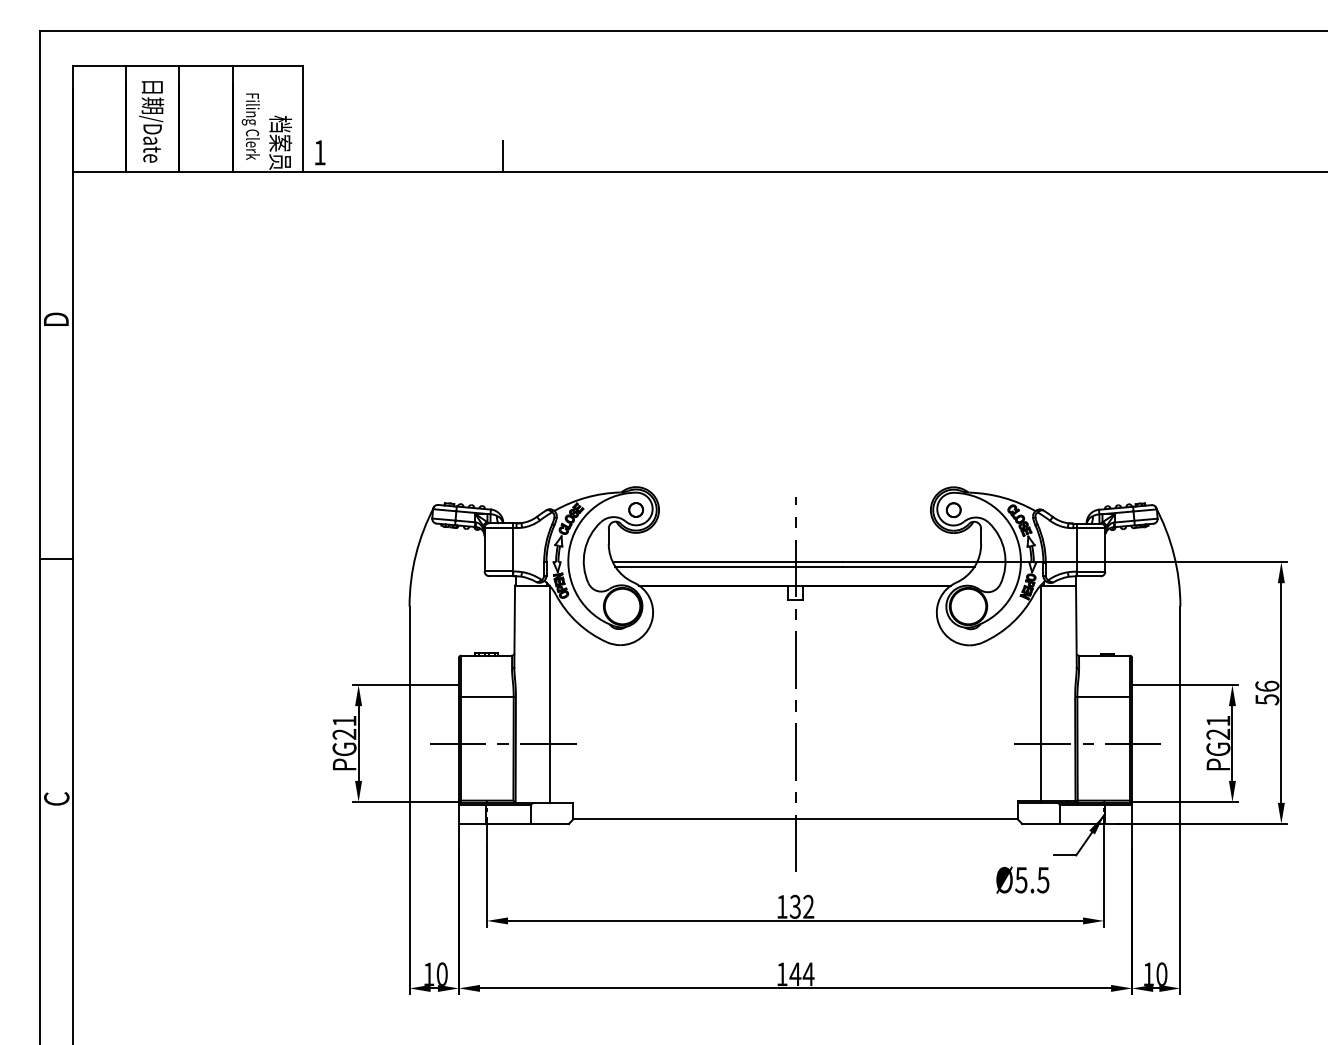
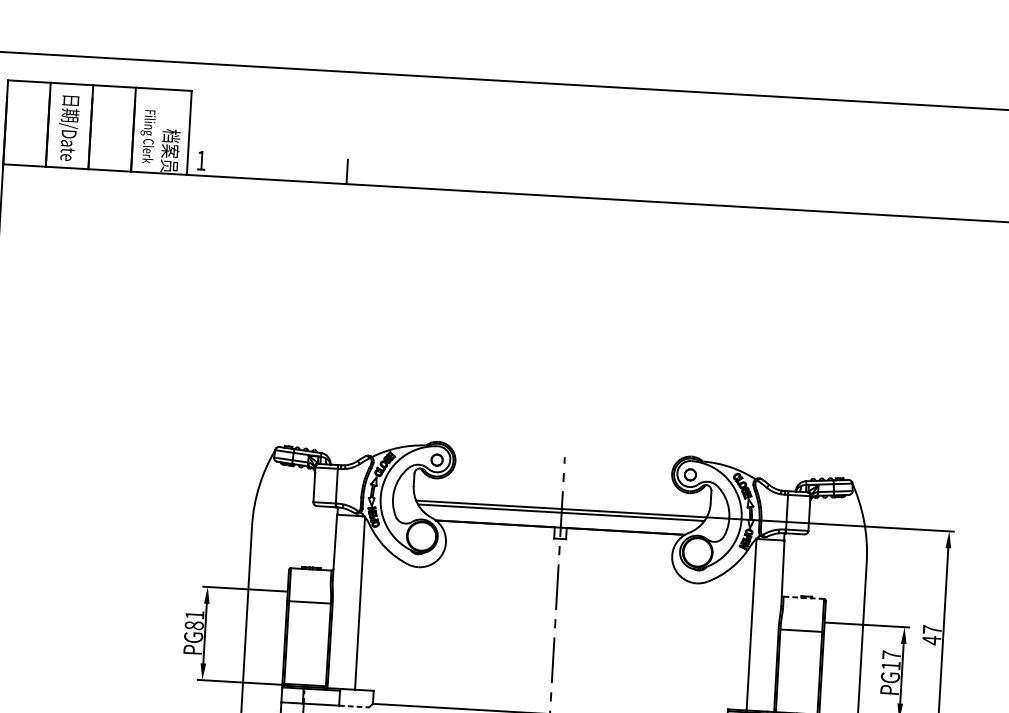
line: (1104, 655) -> (803, 597), solid -> dashed
text: (1267, 692) -> (932, 634), 56 -> 47
text: (1218, 727) -> (891, 660), PG21 -> PG17
text: (344, 733) -> (194, 624), PG21 -> PG81
line: (503, 743) -> (320, 640), removed
line: (1087, 743) -> (786, 667), removed
line: (550, 823) -> (354, 706), solid -> dashed

